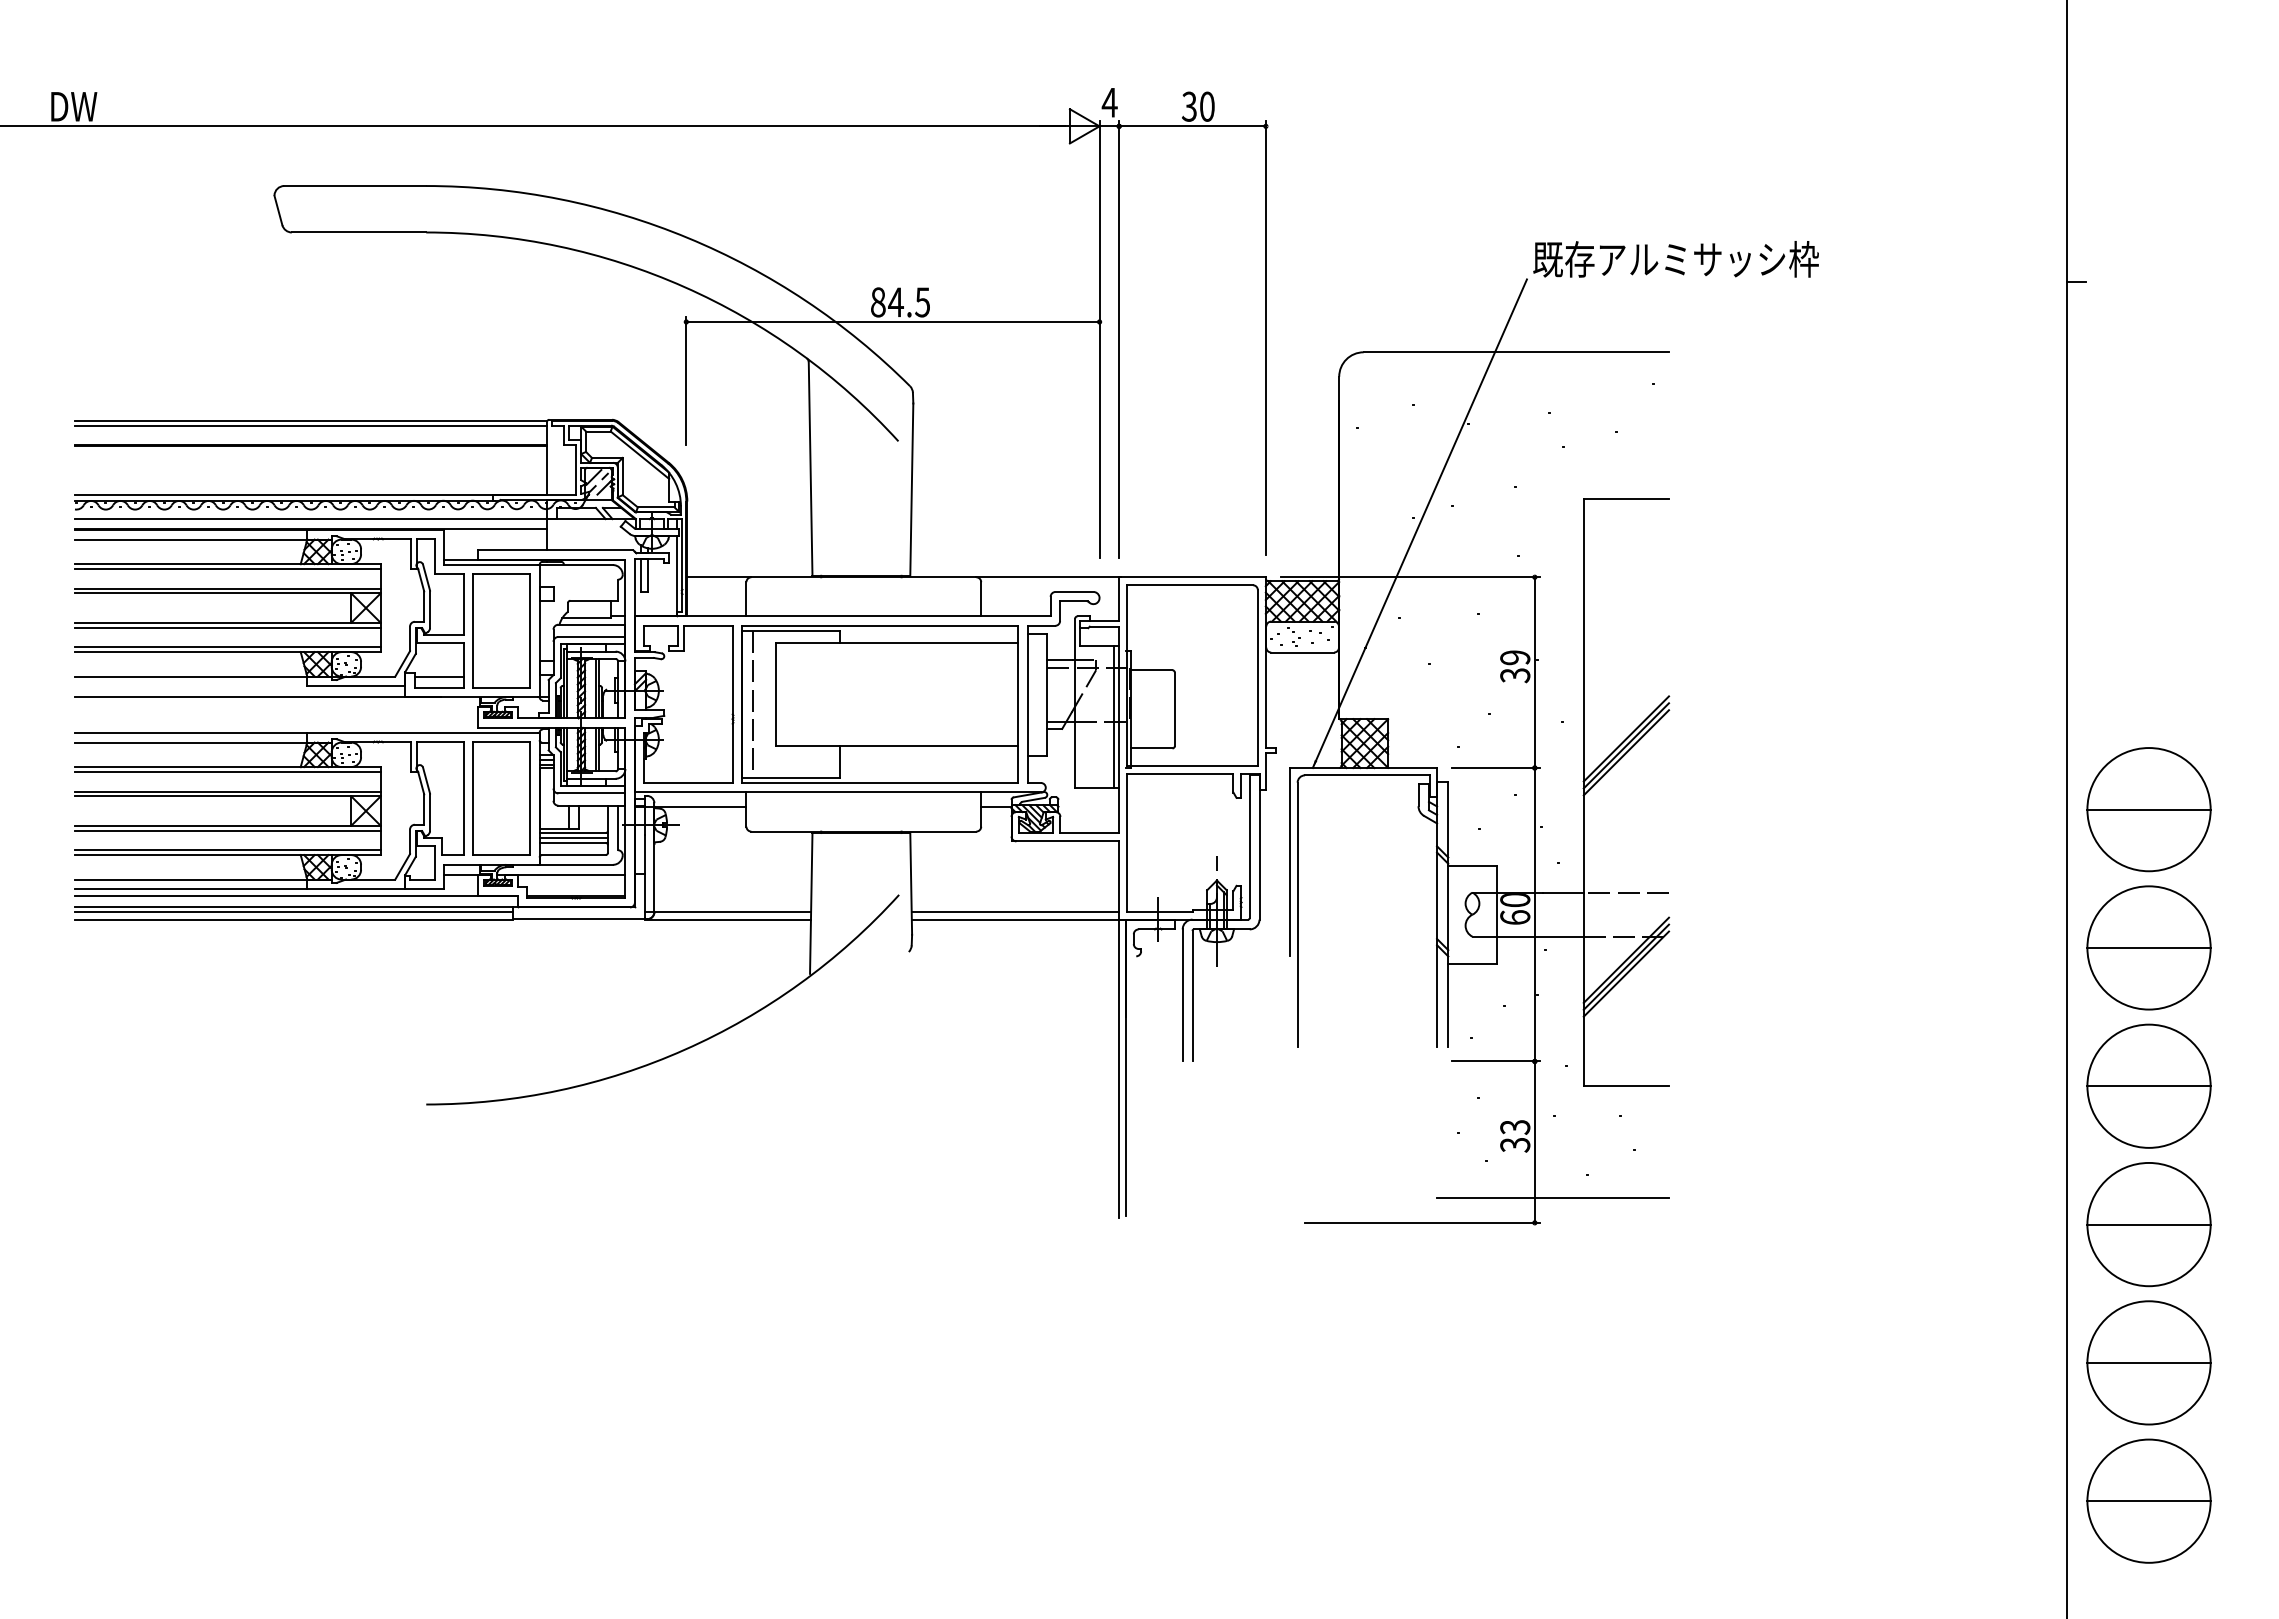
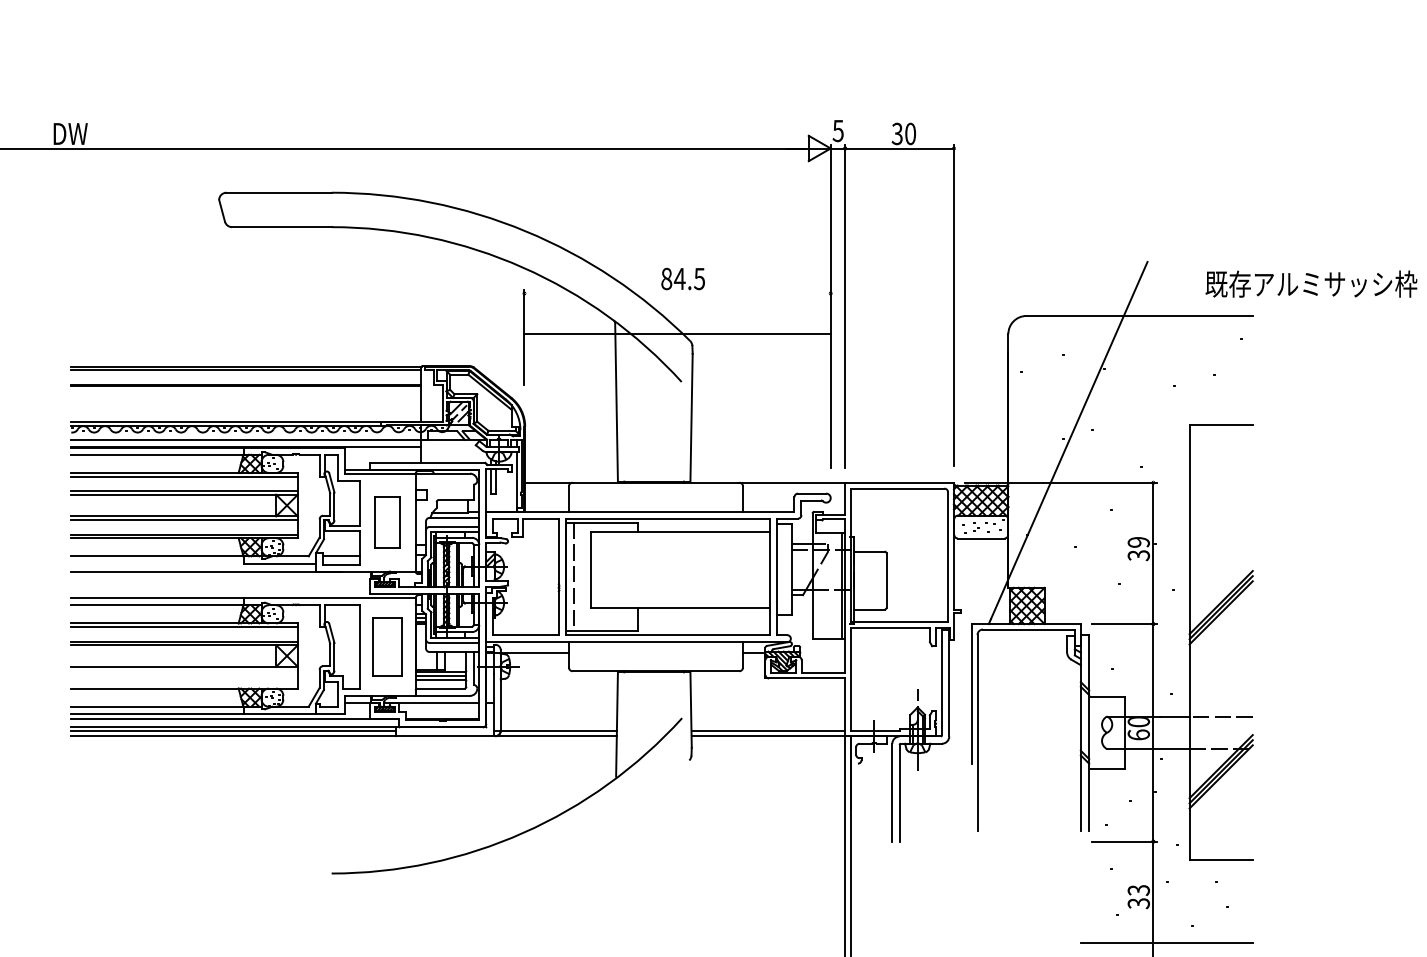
text: (1109, 102) -> (838, 130), 4 -> 5
text: (1675, 259) -> (1310, 284), moved
line: (892, 321) -> (677, 333), moved
part: (501, 630) -> (387, 522), size x0.6
part: (501, 798) -> (387, 646), size x0.7
line: (227, 830) -> (184, 670), removed
line: (227, 850) -> (184, 685), removed

